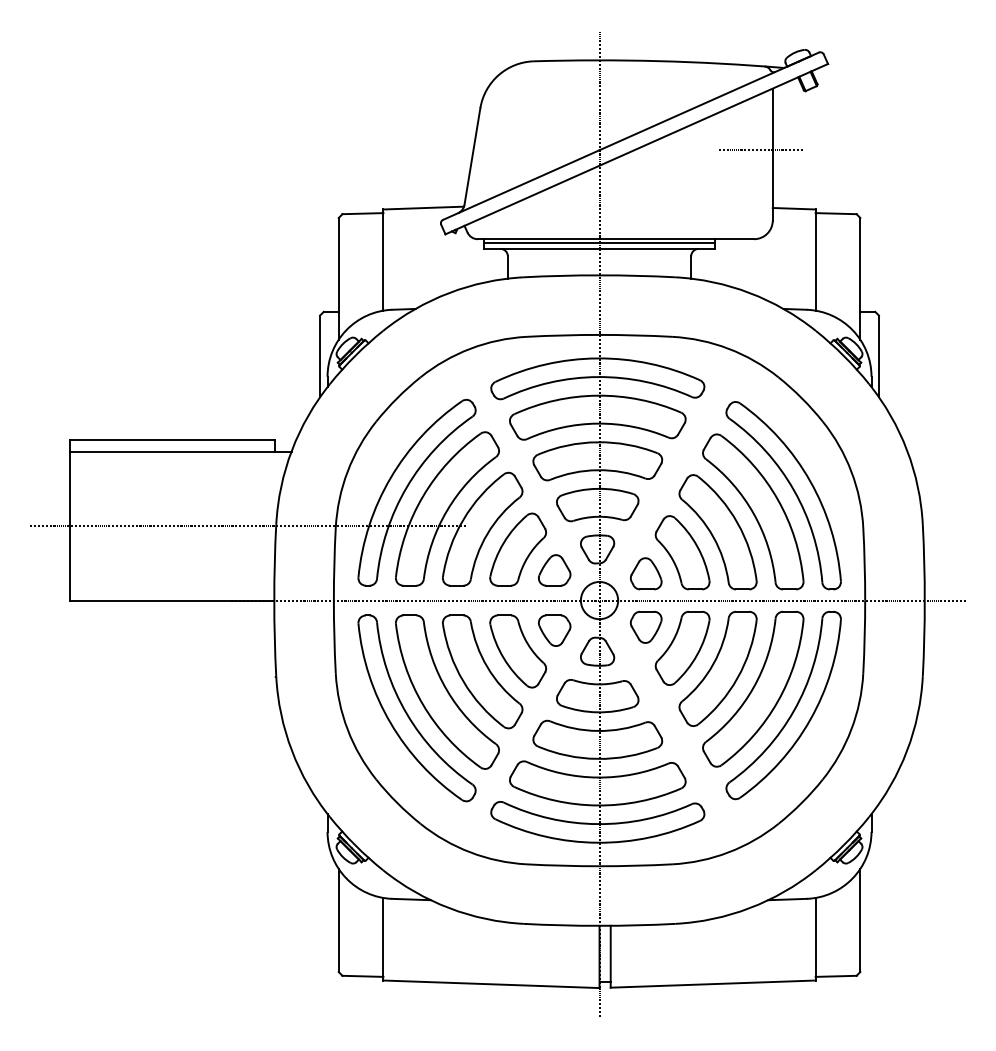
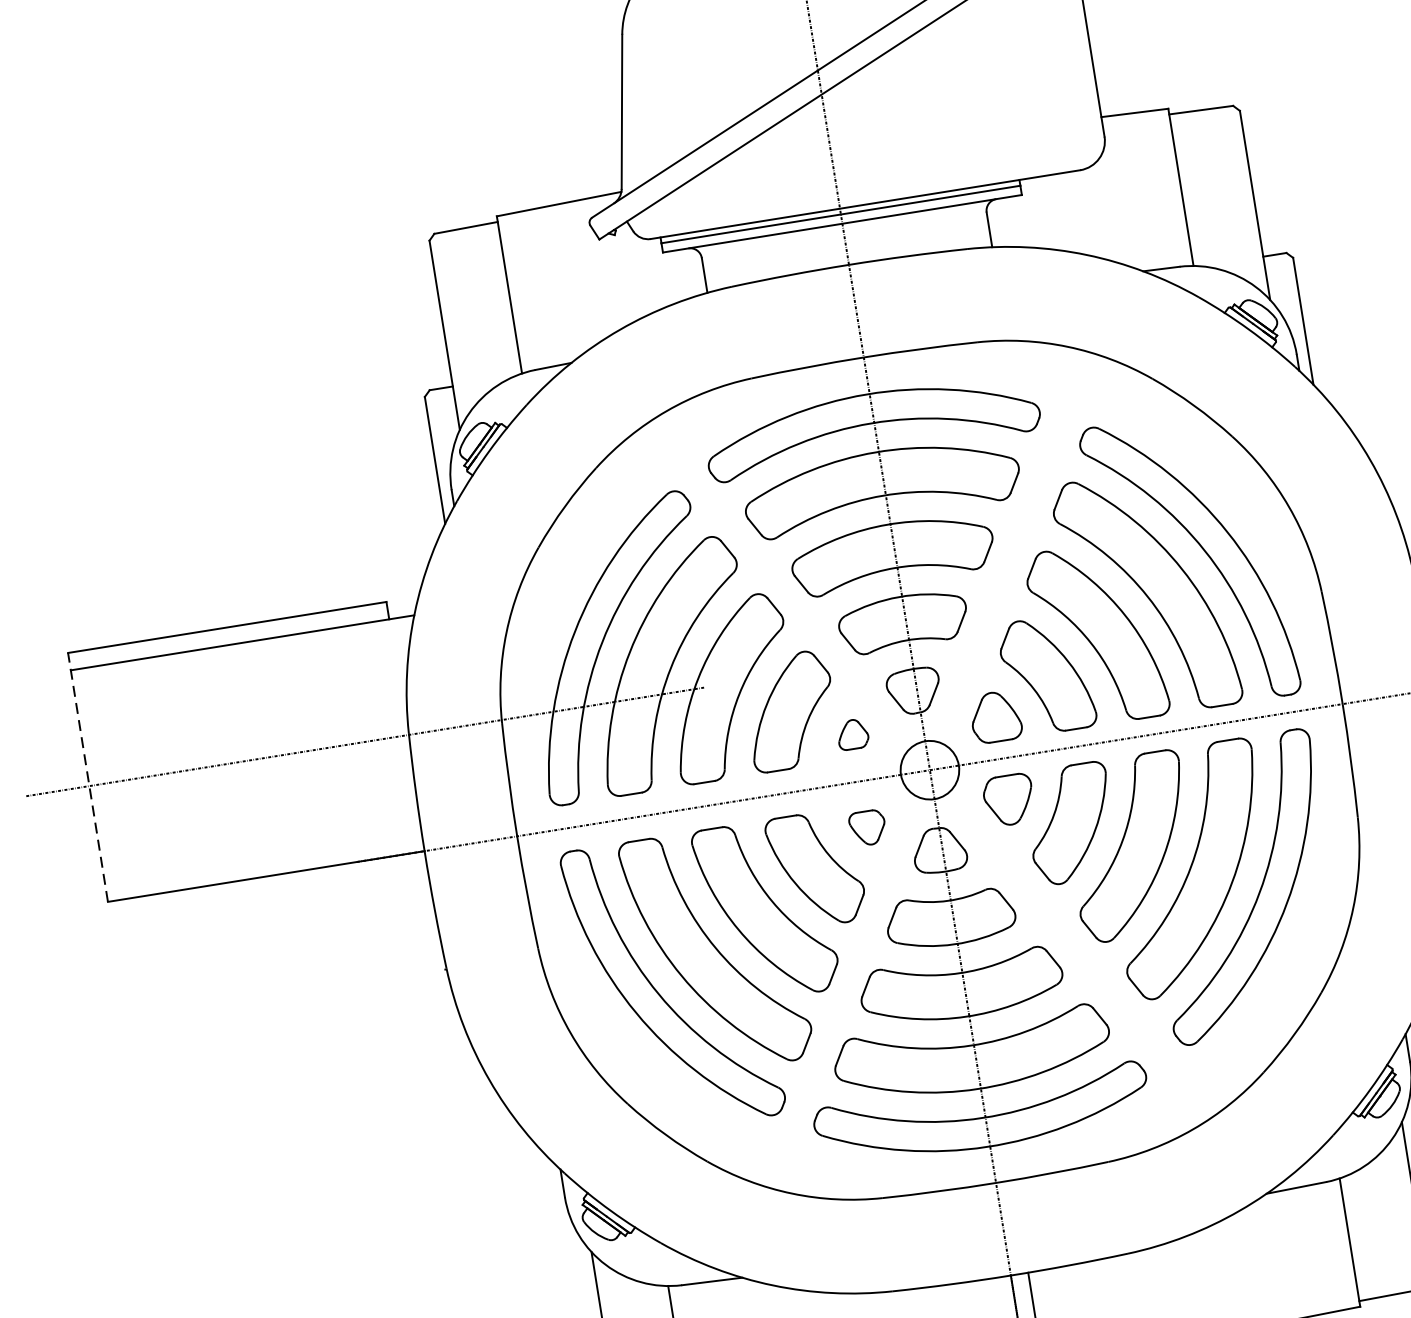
line: (761, 149) -> (1069, 29), removed
line: (70, 519) -> (87, 775), solid -> dashed
part: (554, 570) -> (852, 734), size x0.6
part: (554, 630) -> (867, 827), size x0.7

